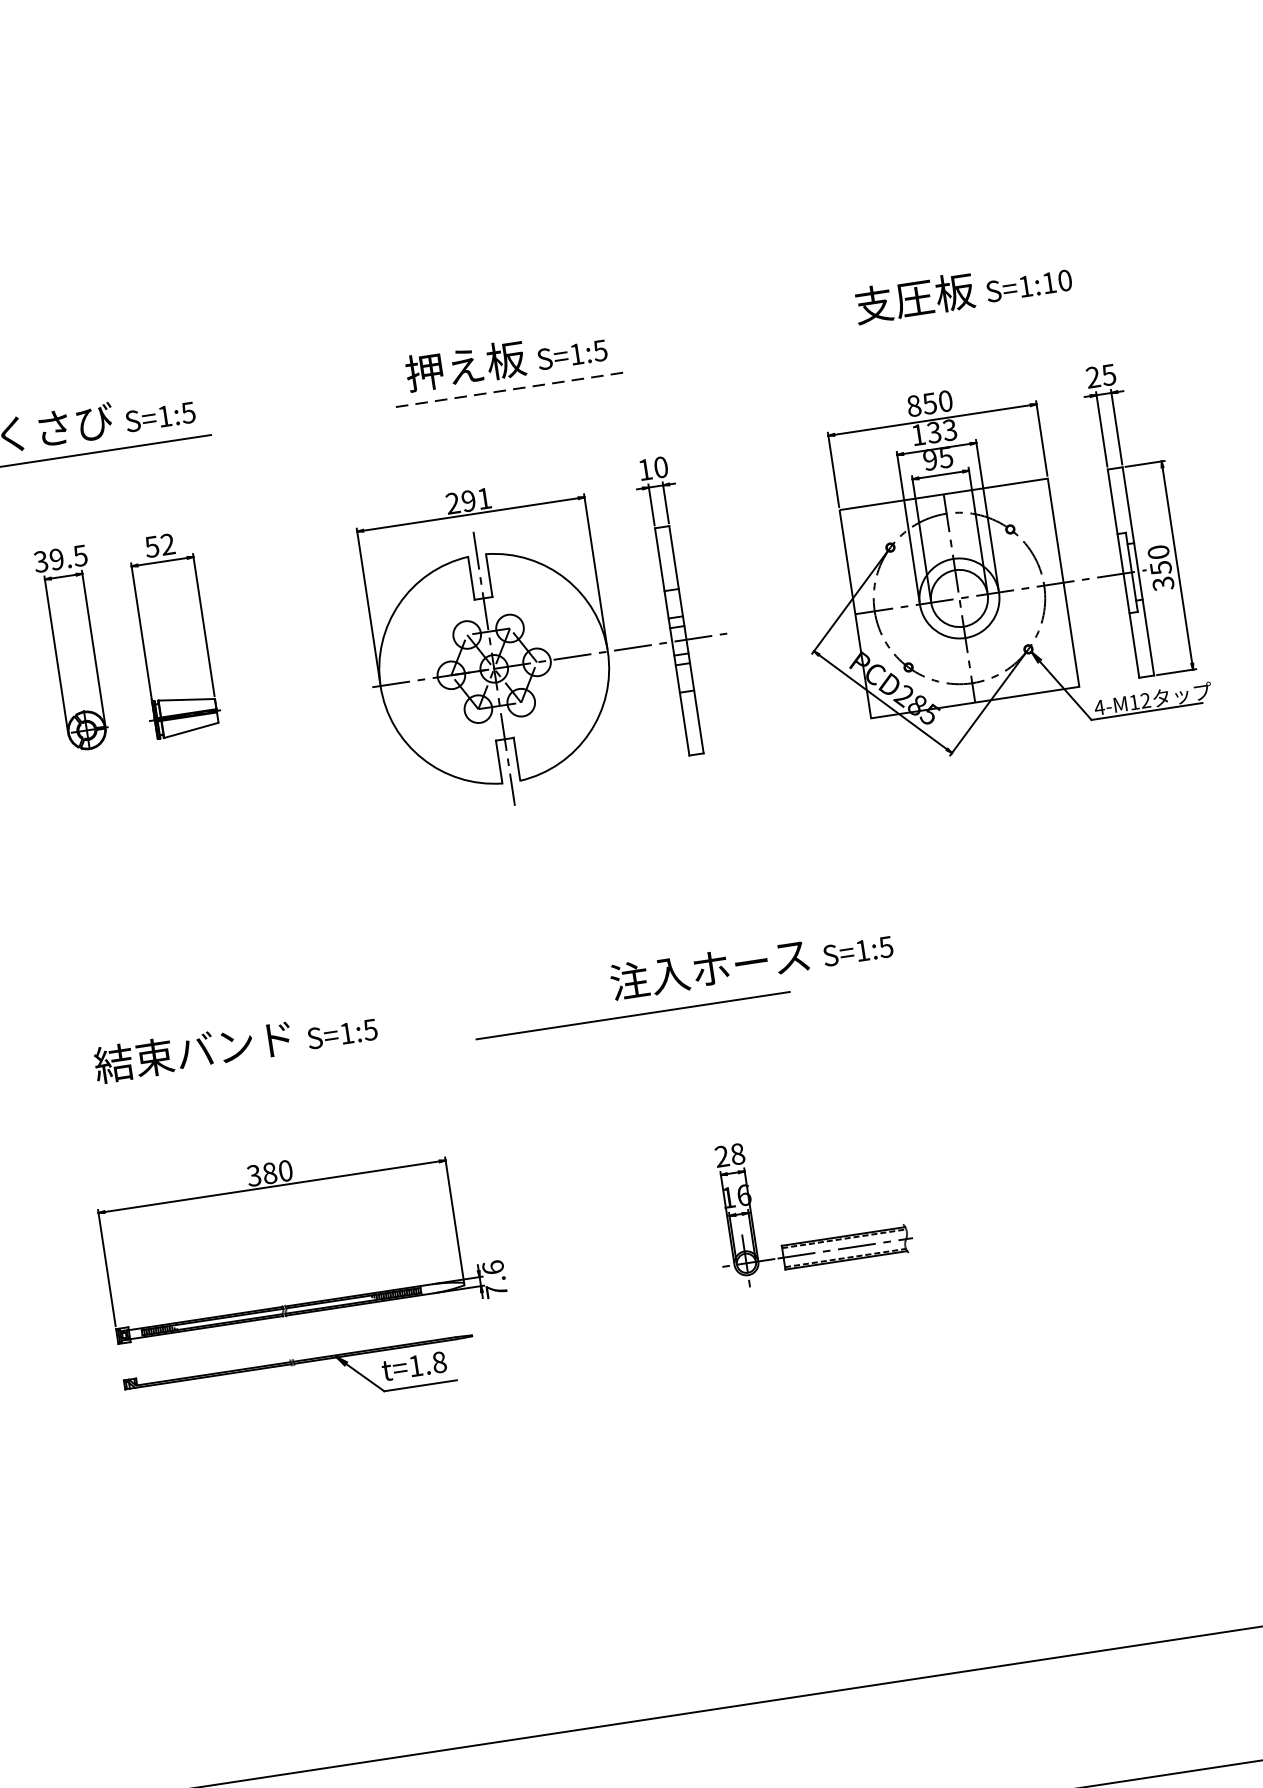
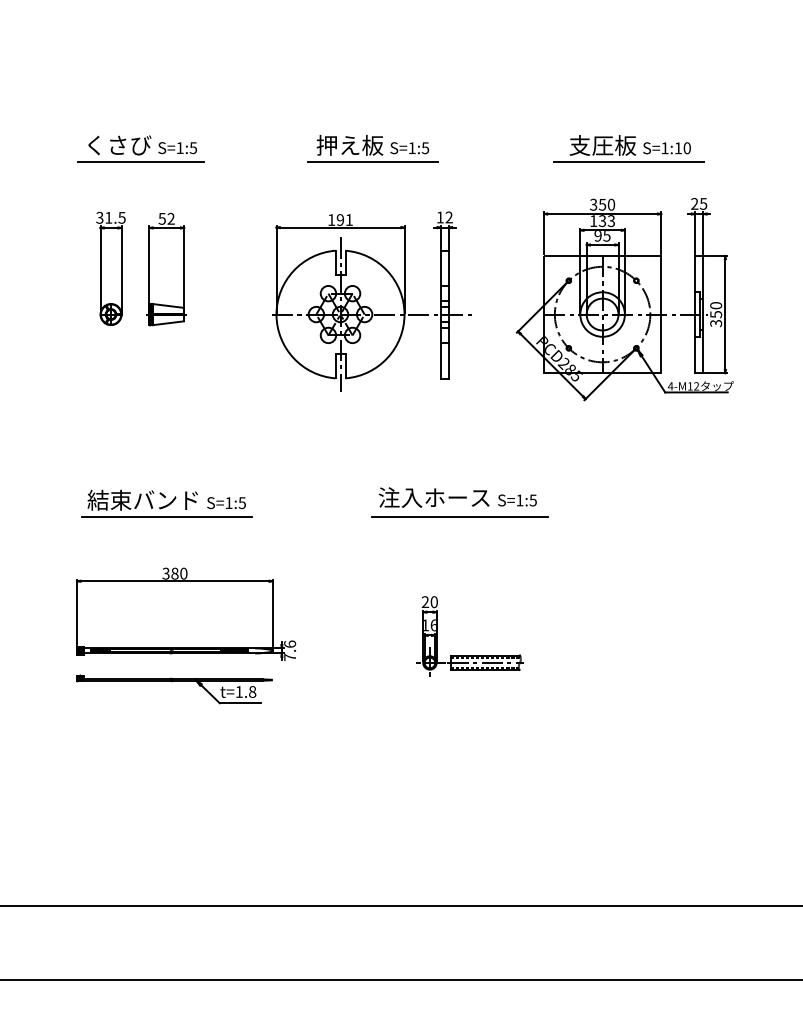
line: (964, 321) -> (628, 162), added
line: (510, 390) -> (372, 162), dashed -> solid
text: (913, 405) -> (593, 204), 850 -> 350
text: (659, 467) -> (448, 217), 10 -> 12
text: (452, 502) -> (331, 219), 291 -> 191
text: (56, 558) -> (108, 217), 39.5 -> 31.5
line: (631, 1014) -> (459, 516), moved
line: (239, 1075) -> (166, 517), added
text: (736, 1153) -> (433, 601), 28 -> 20

